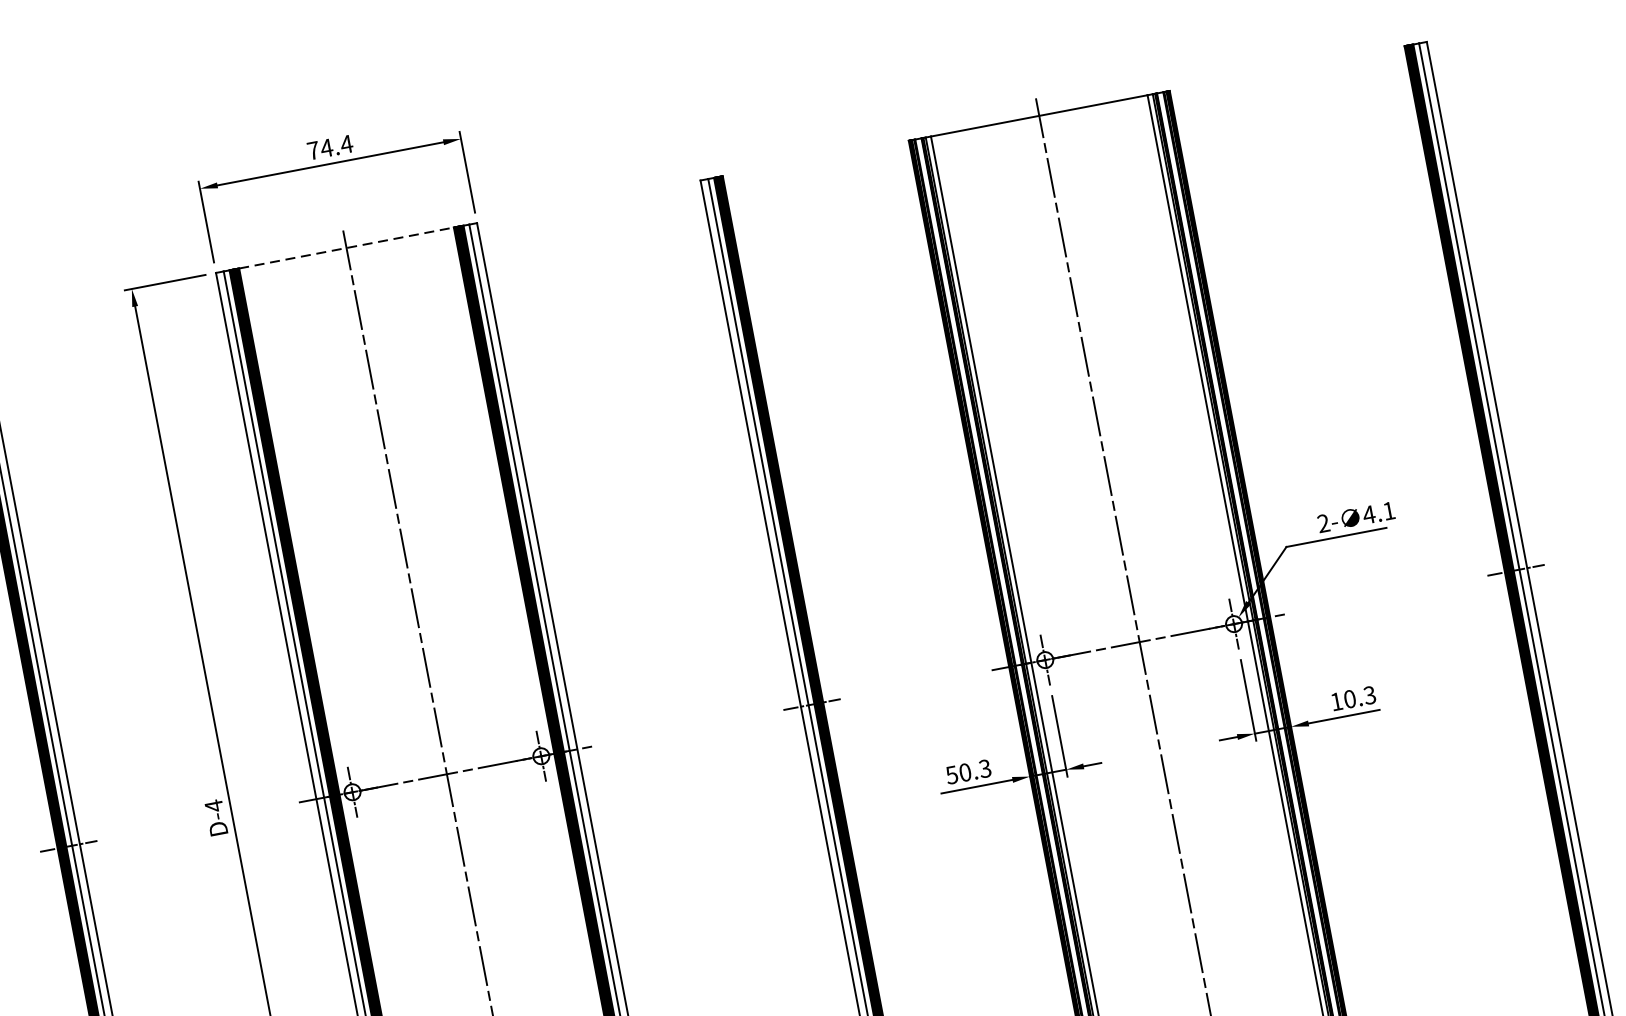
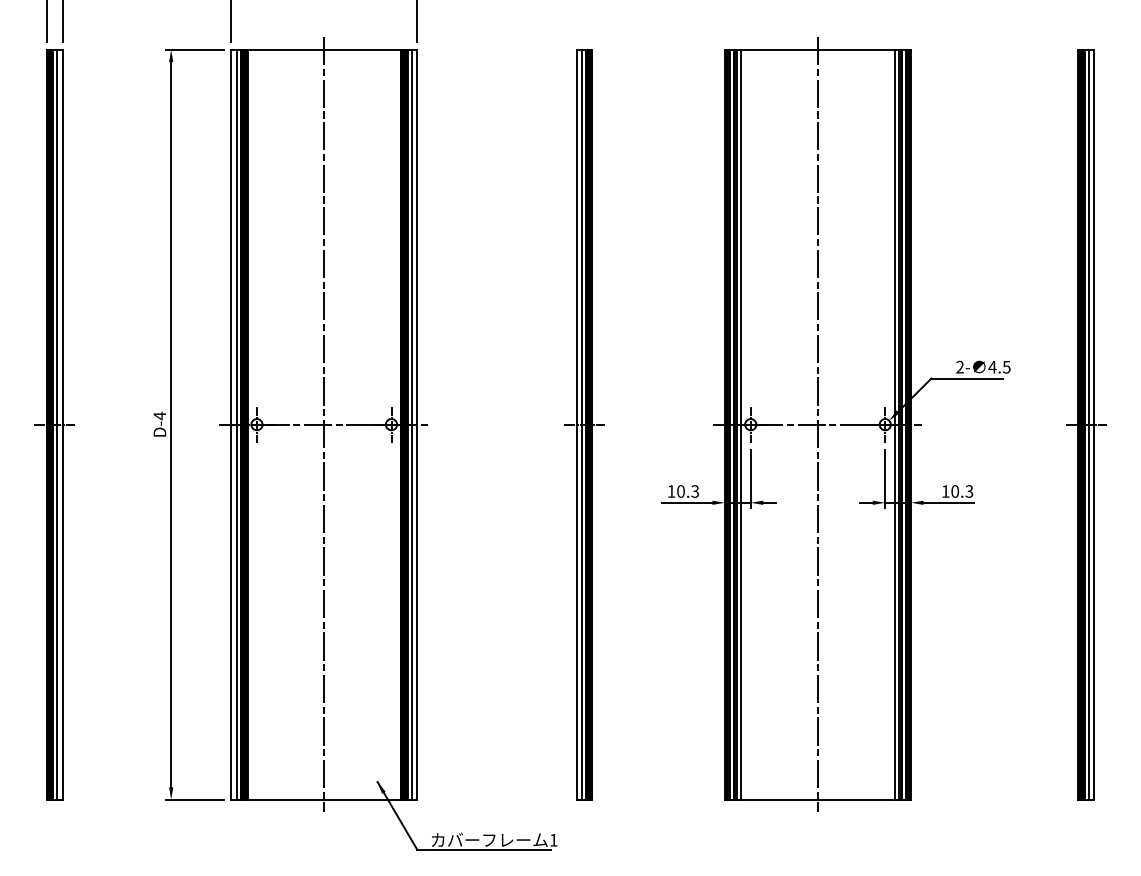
line: (346, 247) -> (324, 49), dashed -> solid
text: (1388, 511) -> (1006, 367), 4.1 -> 4.5
text: (951, 775) -> (671, 491), 50.3 -> 10.3

